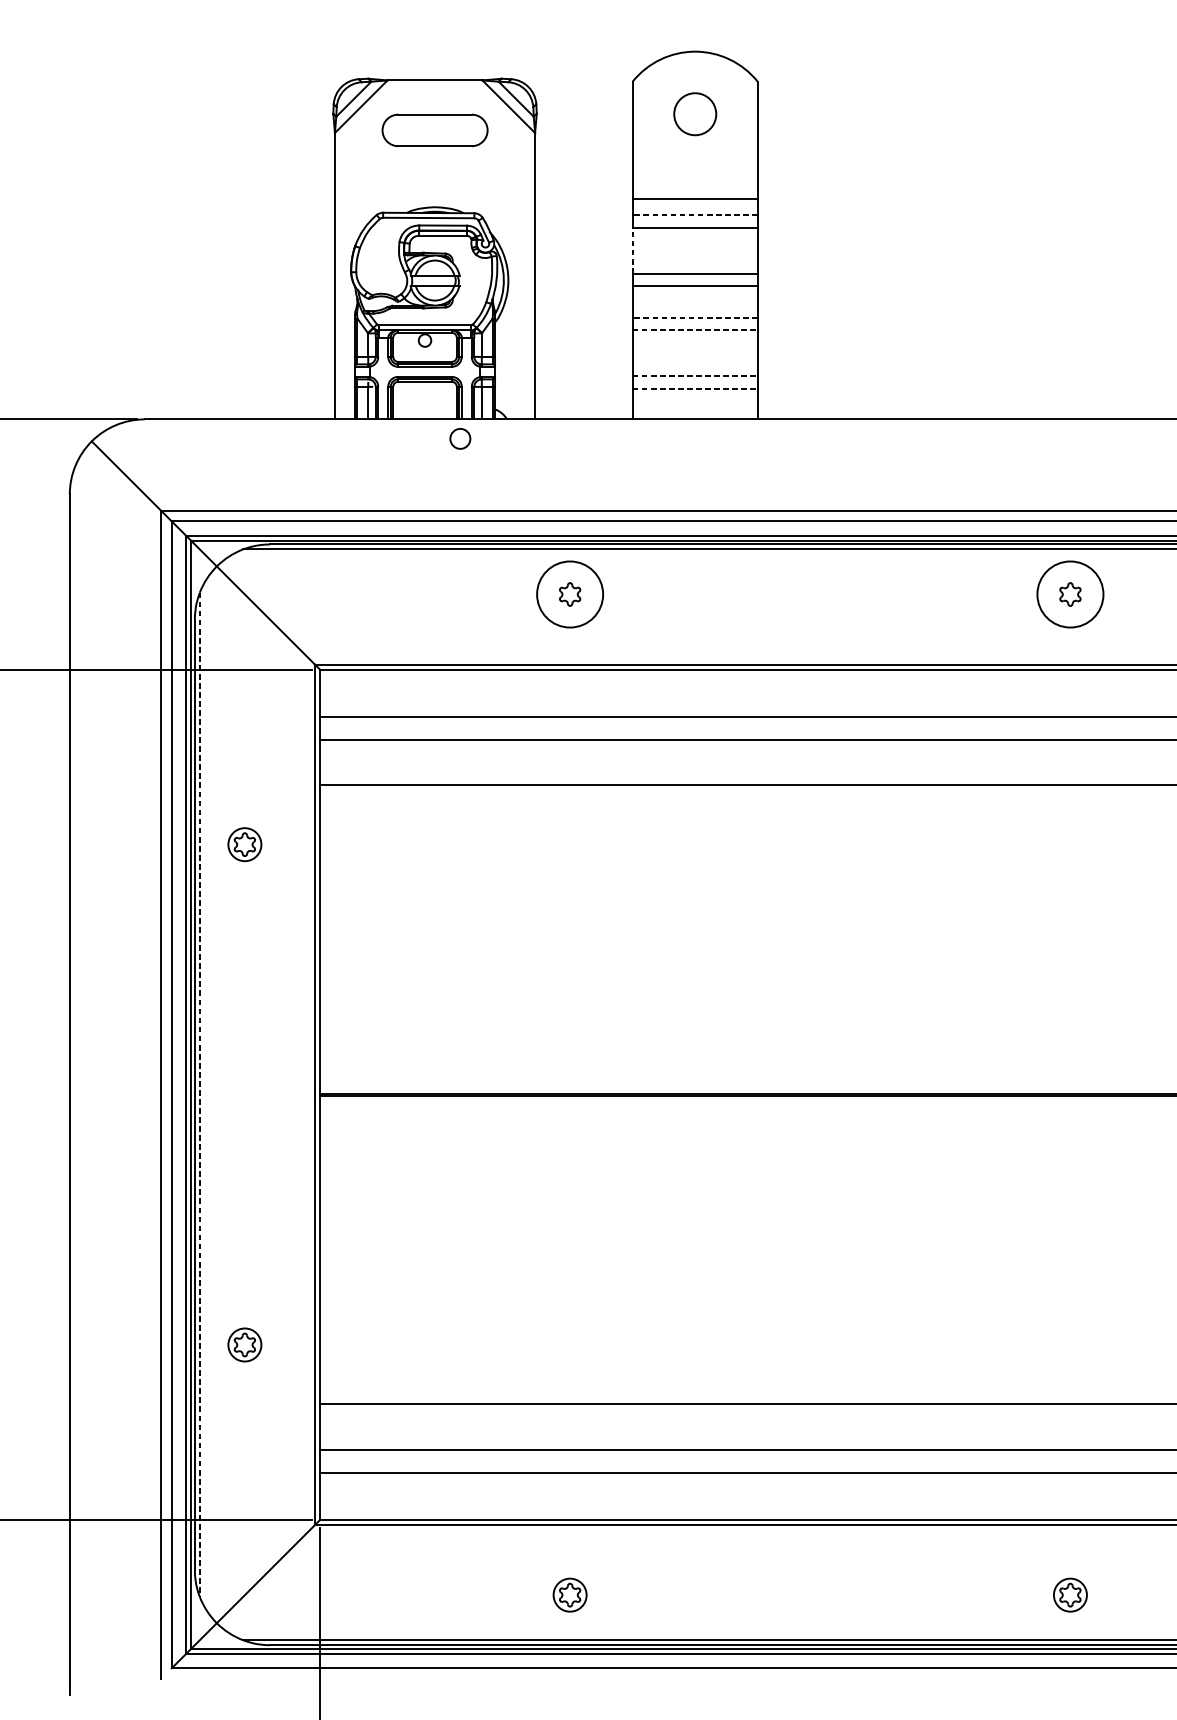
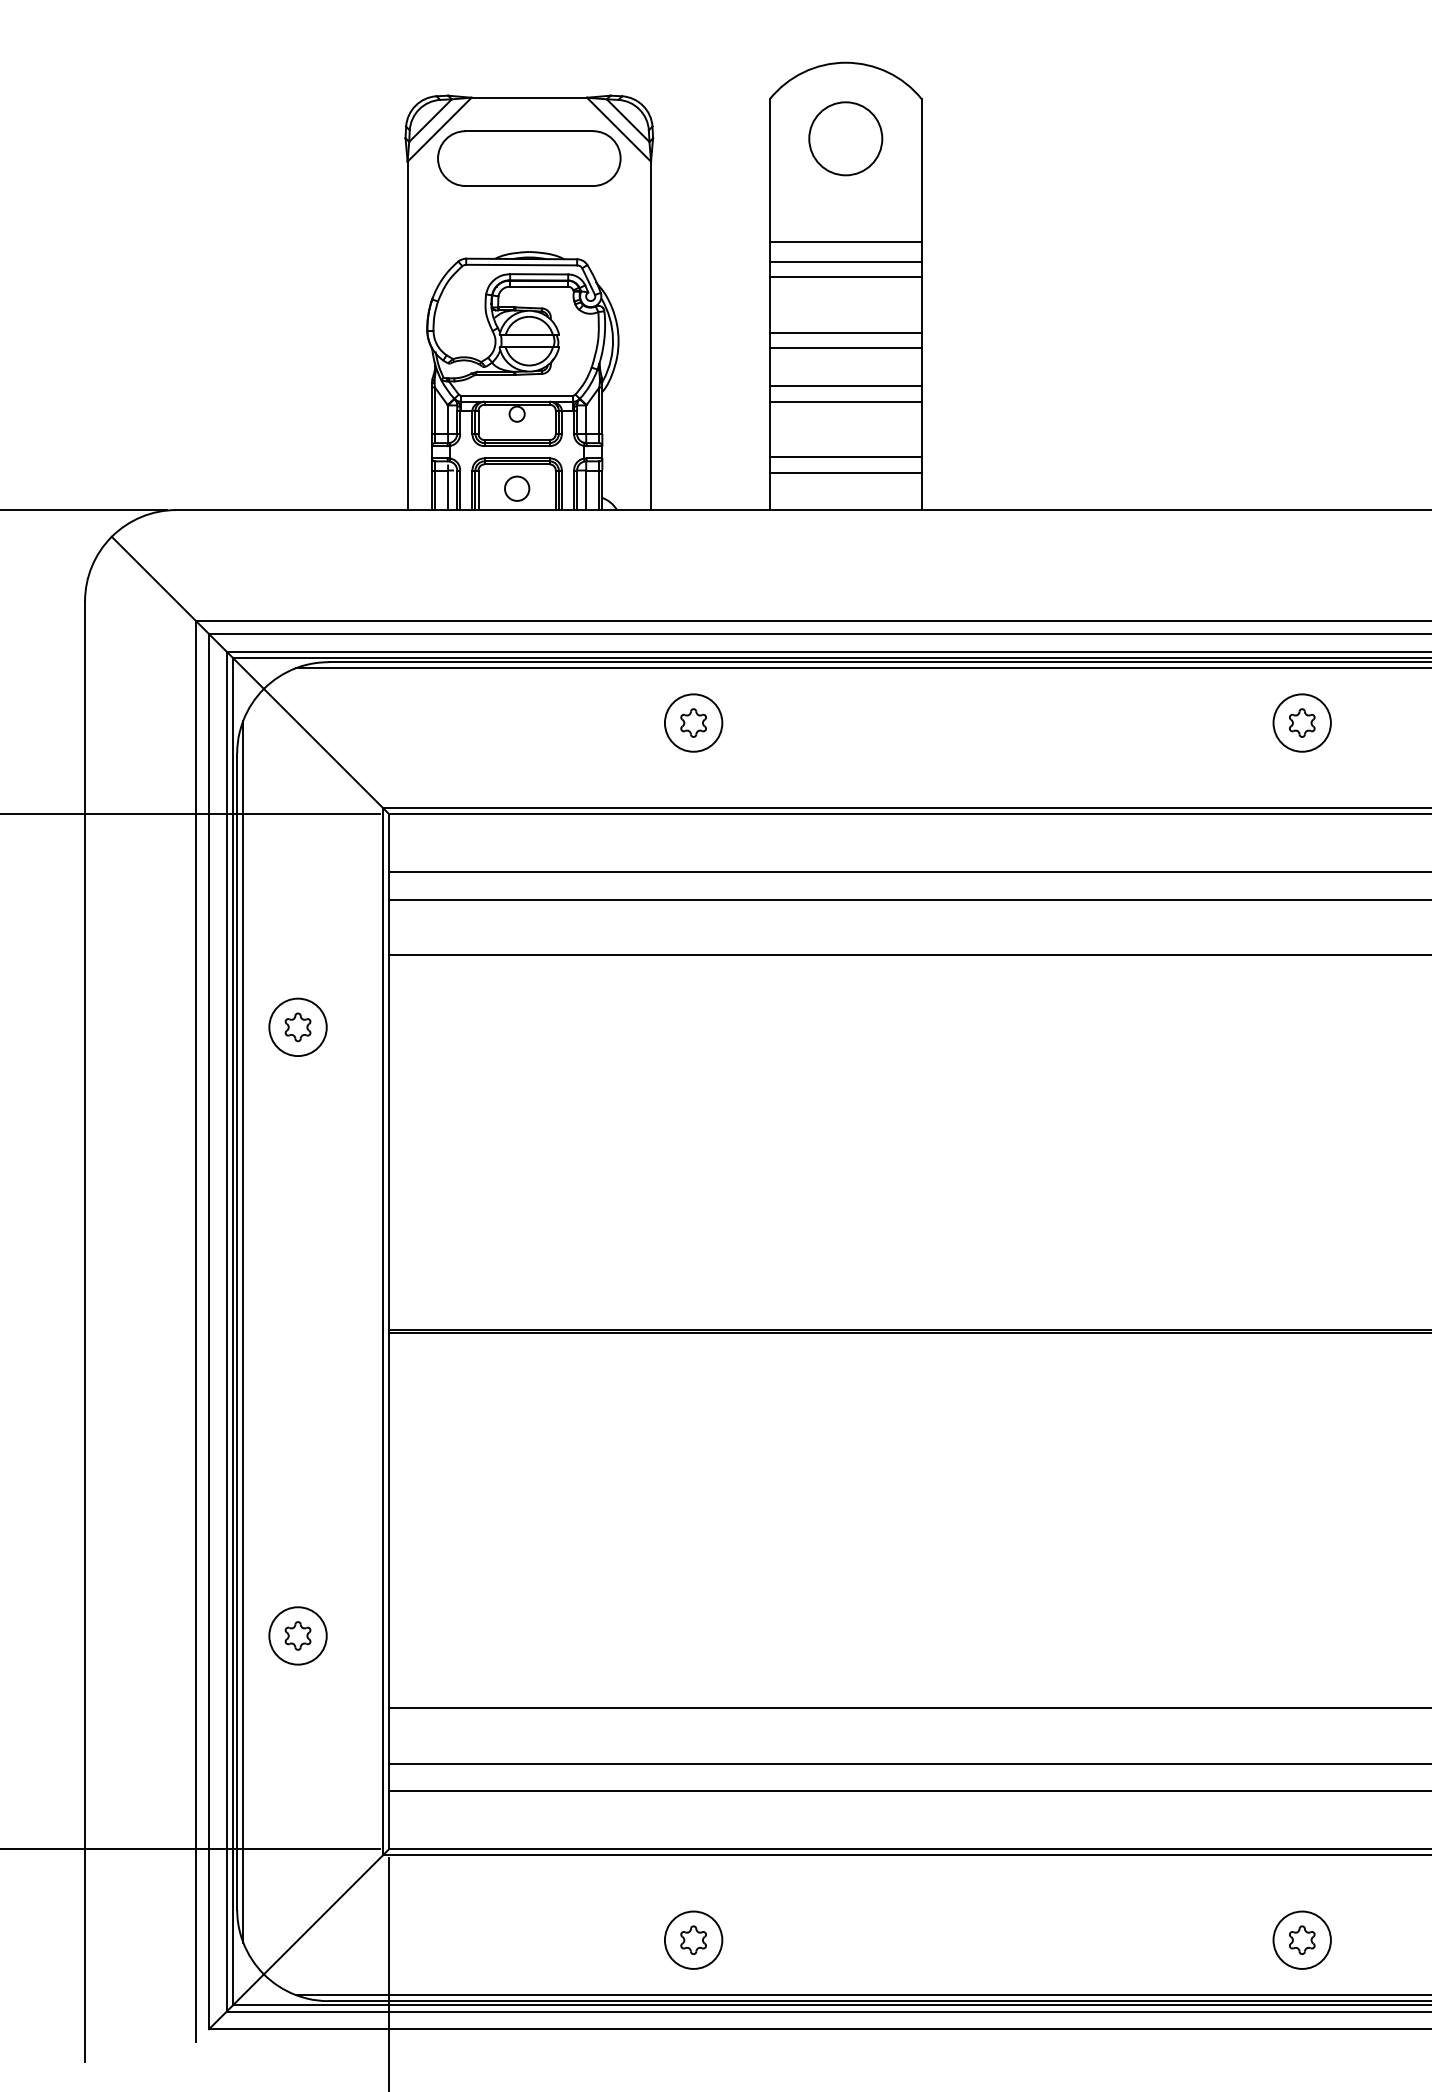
circle: (694, 113) -> (845, 138), size x1.43
part: (435, 130) -> (529, 158), size x1.43
line: (694, 215) -> (845, 261), dashed -> solid
line: (632, 250) -> (769, 304), dashed -> solid
line: (694, 317) -> (845, 386), dashed -> solid
line: (695, 330) -> (846, 401), dashed -> solid
line: (695, 376) -> (846, 457), dashed -> solid
line: (695, 388) -> (846, 472), dashed -> solid
circle: (460, 438) -> (517, 488), moved
circle: (570, 594) -> (693, 722), size x0.71
circle: (1069, 594) -> (1301, 722), size x0.71
circle: (244, 844) -> (297, 1027), size x1.43
line: (200, 1094) -> (243, 1331), dashed -> solid
circle: (244, 1344) -> (297, 1635), size x1.43
circle: (570, 1594) -> (693, 1939), size x1.43
circle: (1069, 1594) -> (1301, 1939), size x1.43

